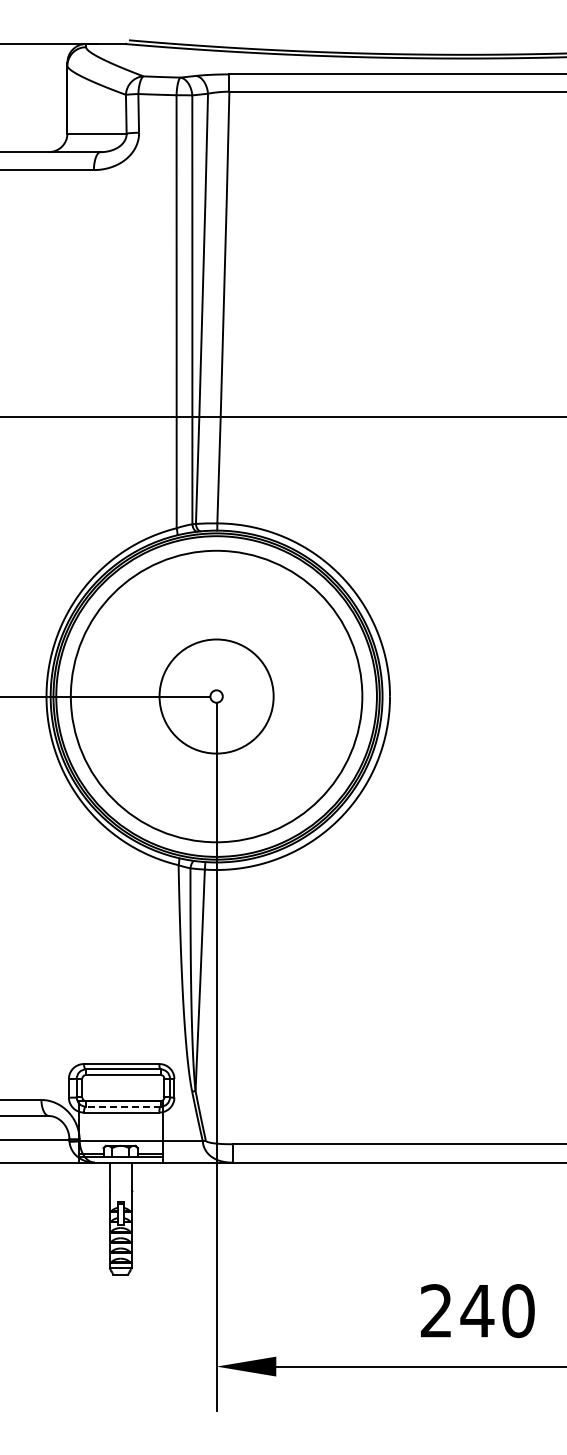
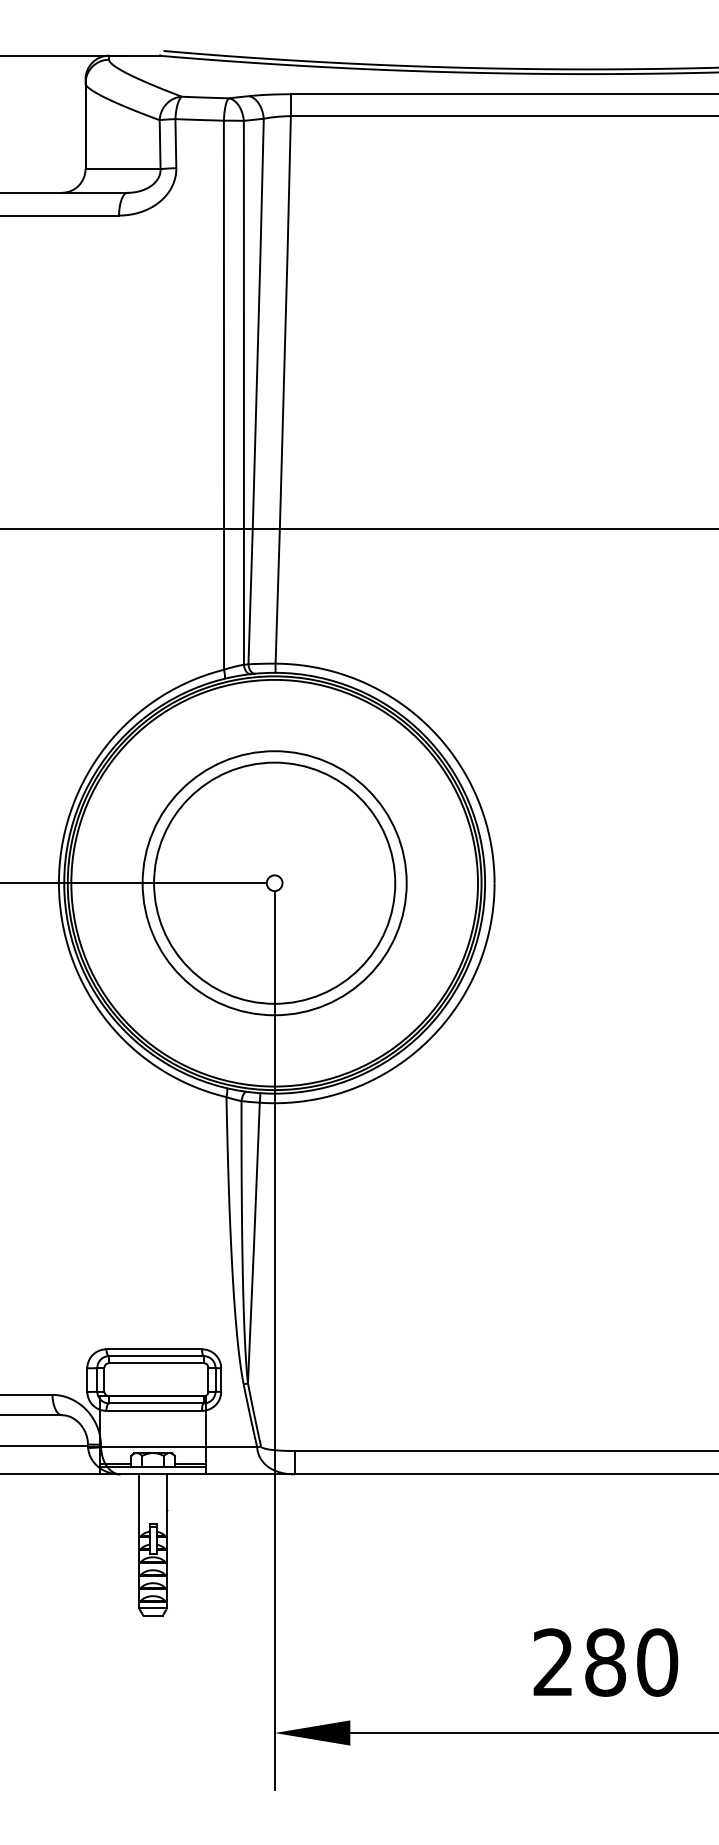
circle: (216, 696) -> (274, 883), size x0.71
circle: (216, 696) -> (274, 883), size x1.67
line: (122, 1106) -> (155, 1403), dashed -> solid
text: (477, 1311) -> (605, 1663), 240 -> 280

